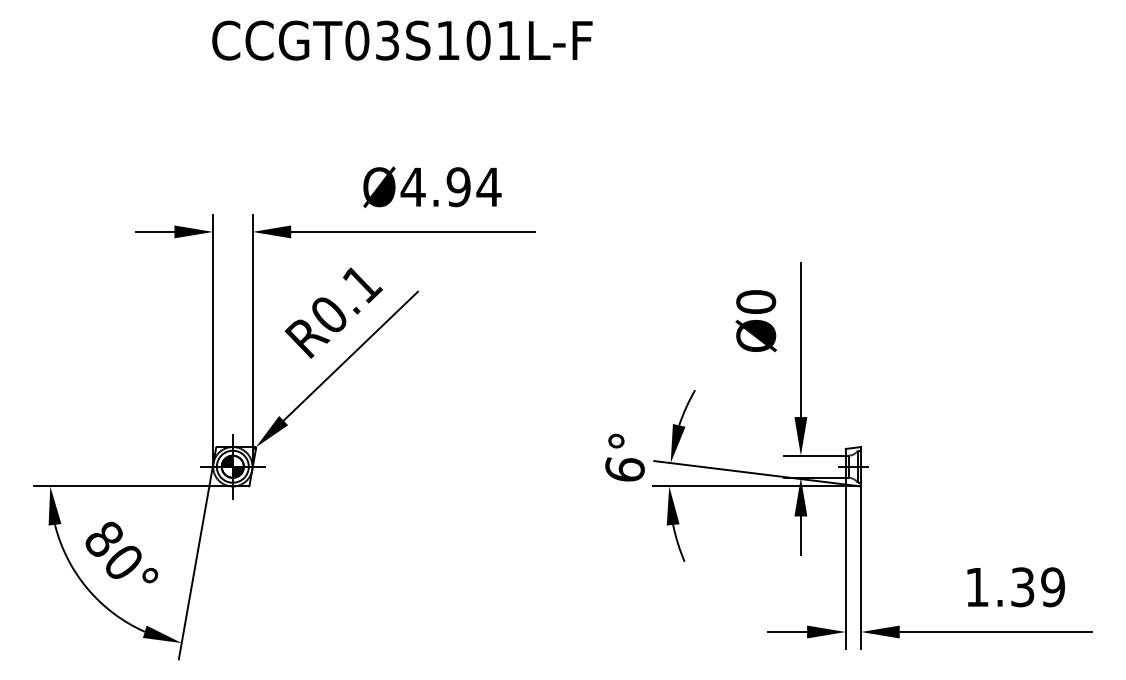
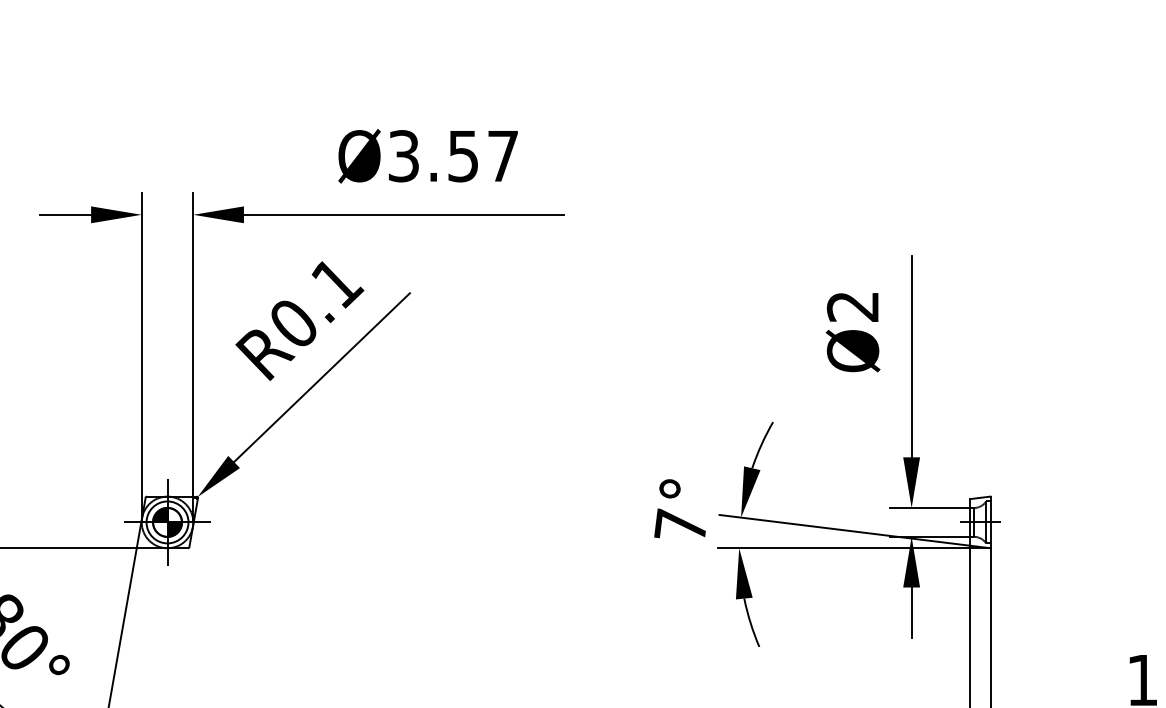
text: (450, 187) -> (452, 156), Ø4.94 -> Ø3.57
text: (756, 301) -> (853, 305), Ø0 -> Ø2
text: (624, 468) -> (680, 524), 6° -> 7°

